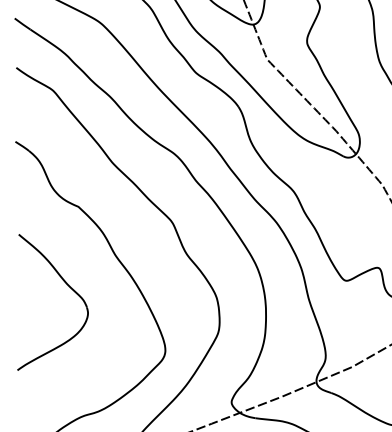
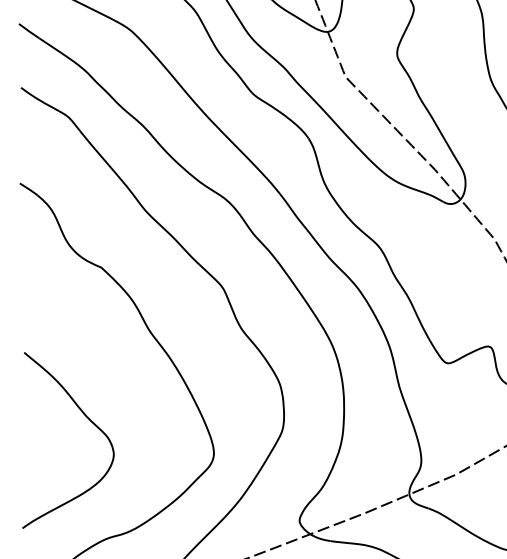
part: (68, 286) -> (88, 419), moved

